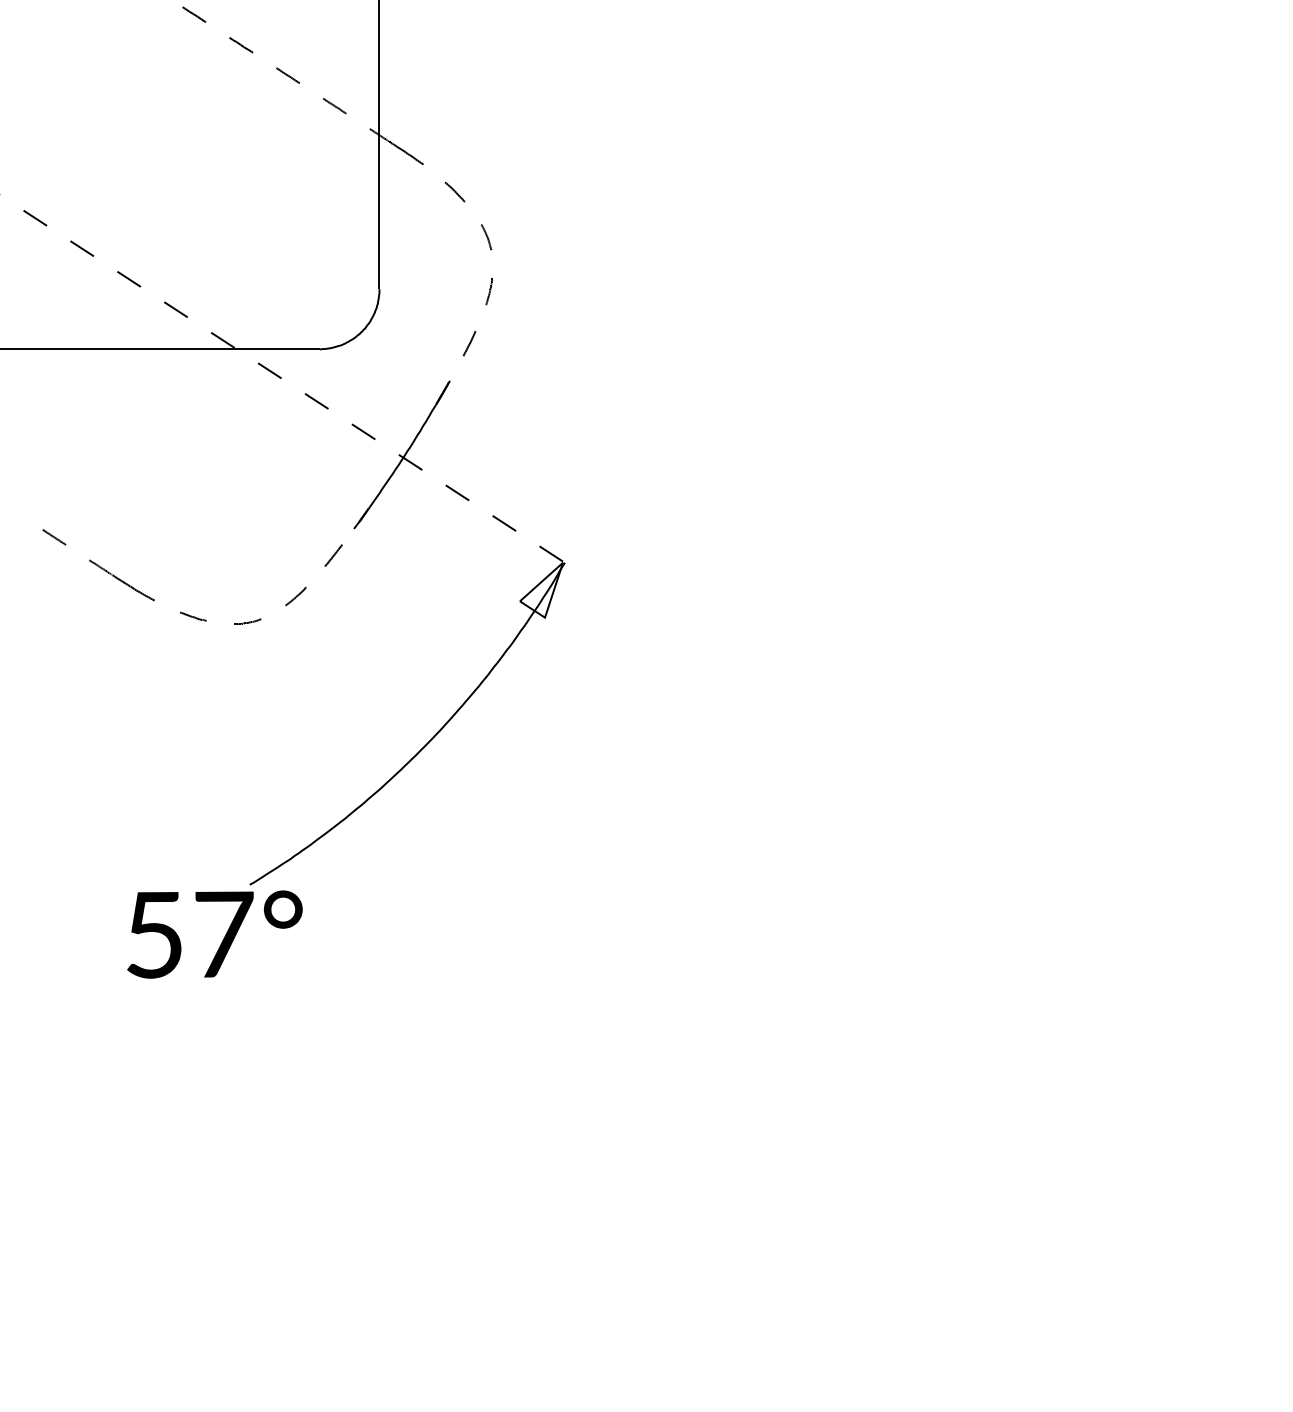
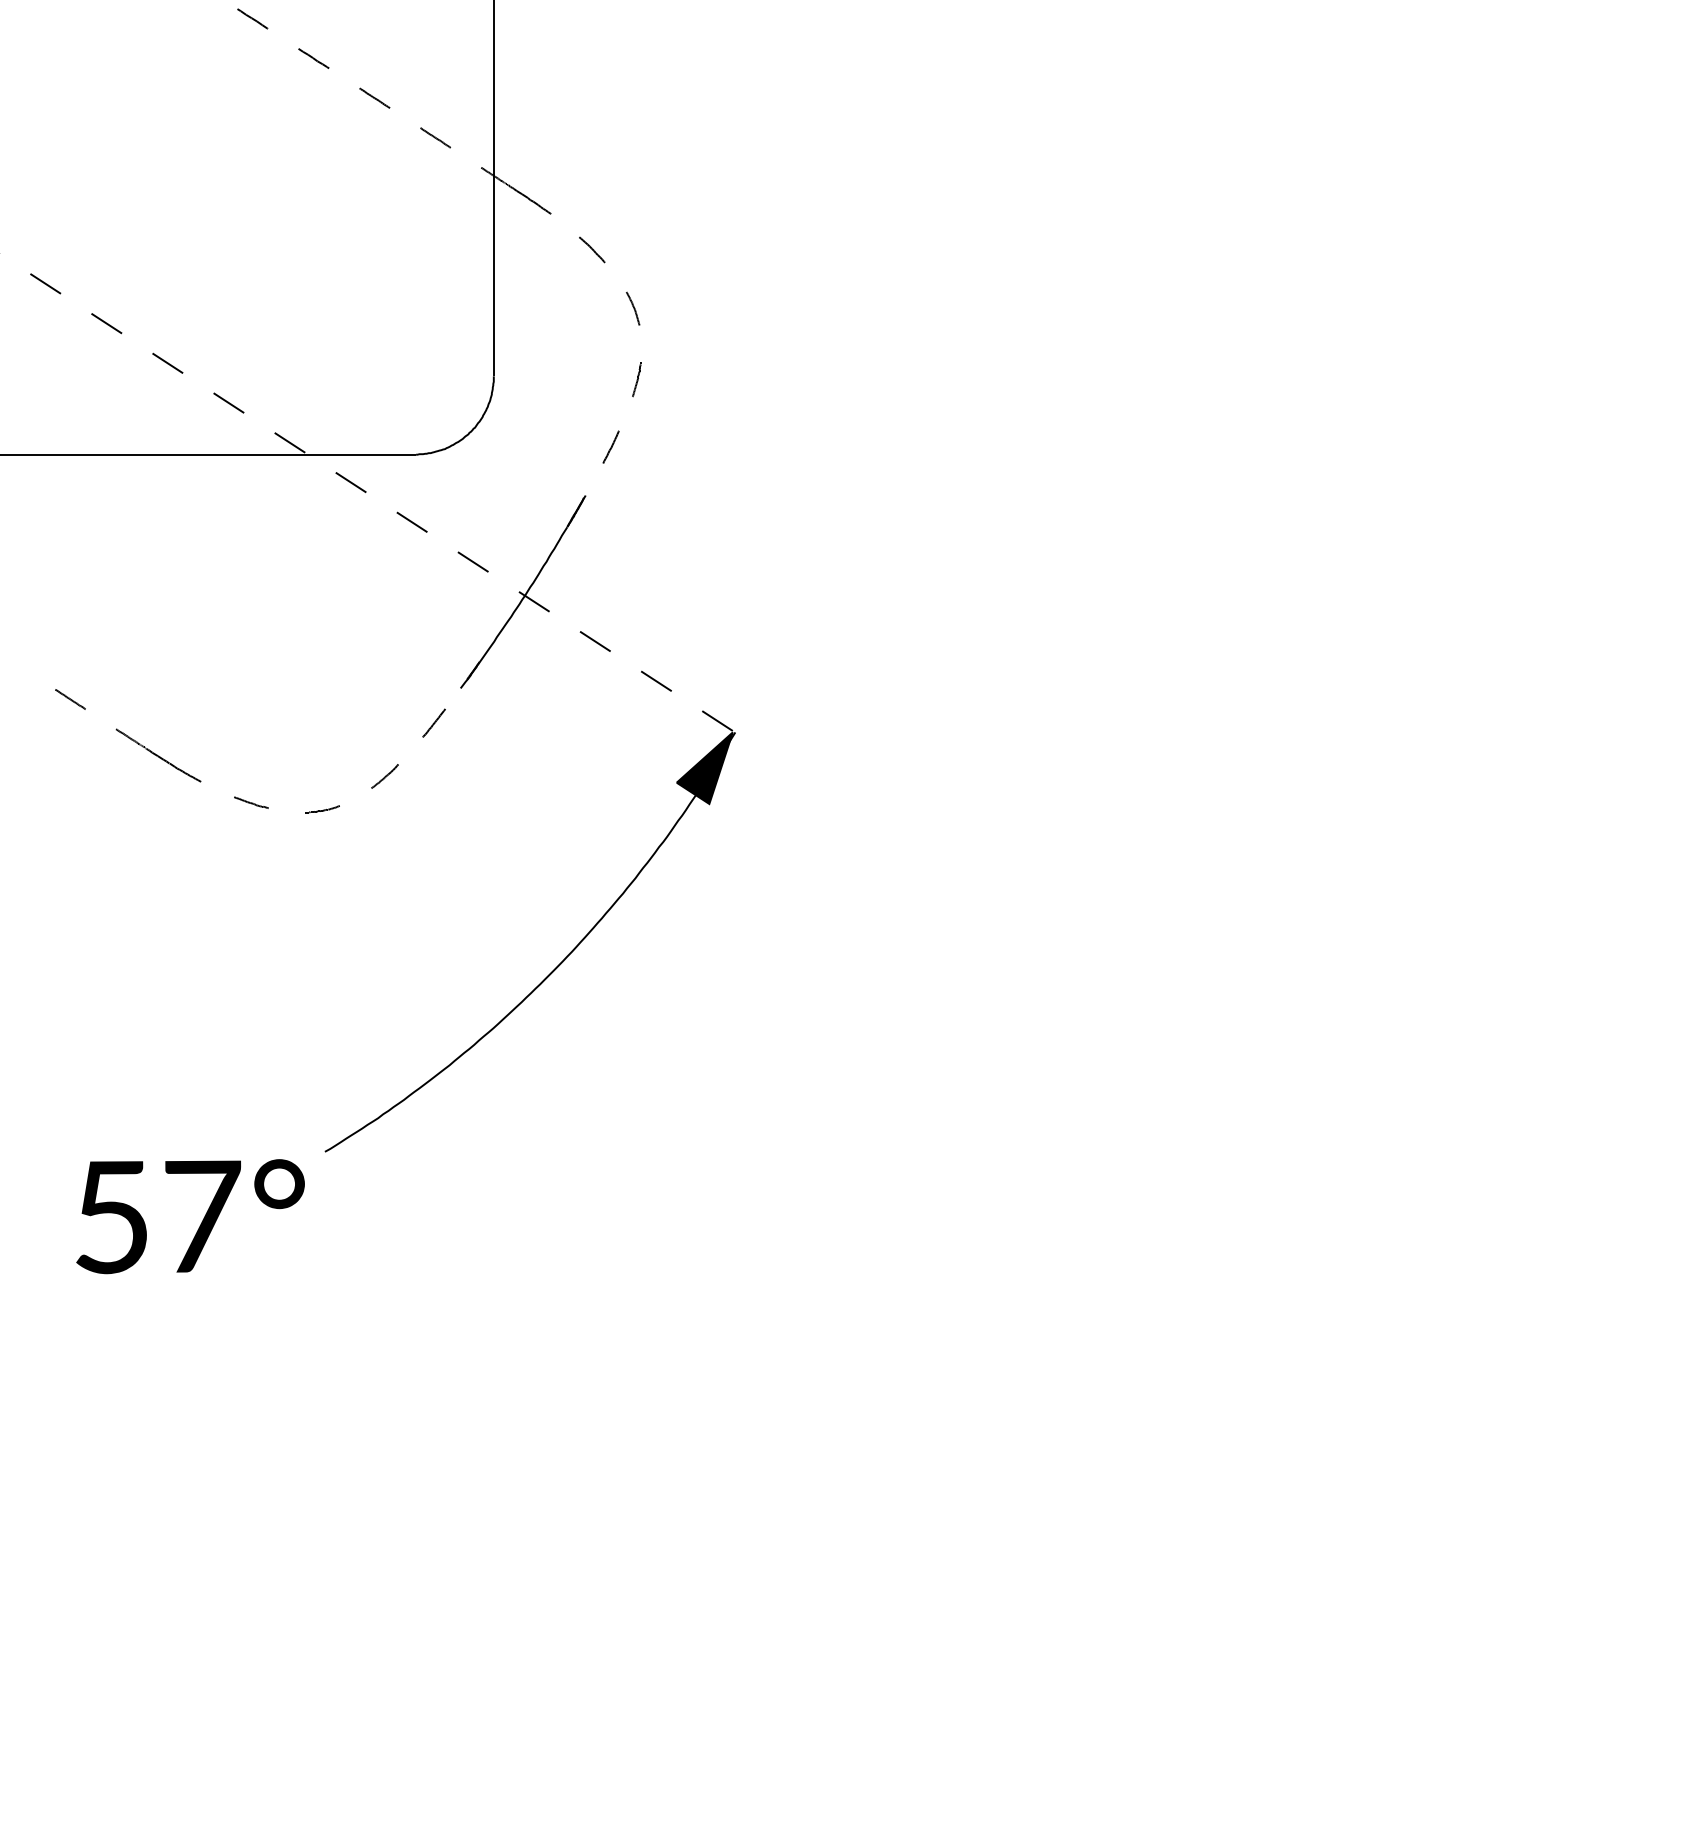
fill: (541, 590) -> (704, 768), added
text: (214, 934) -> (190, 1216), moved

